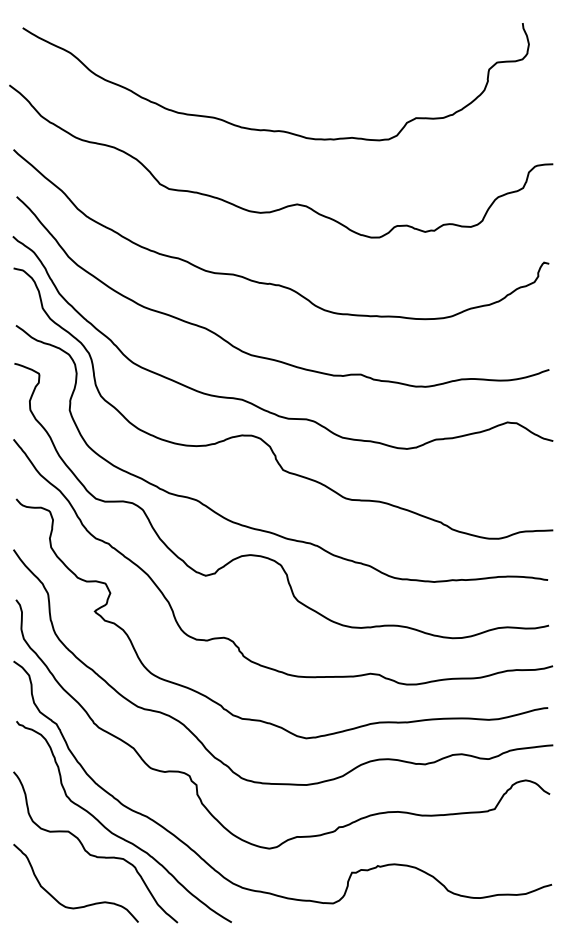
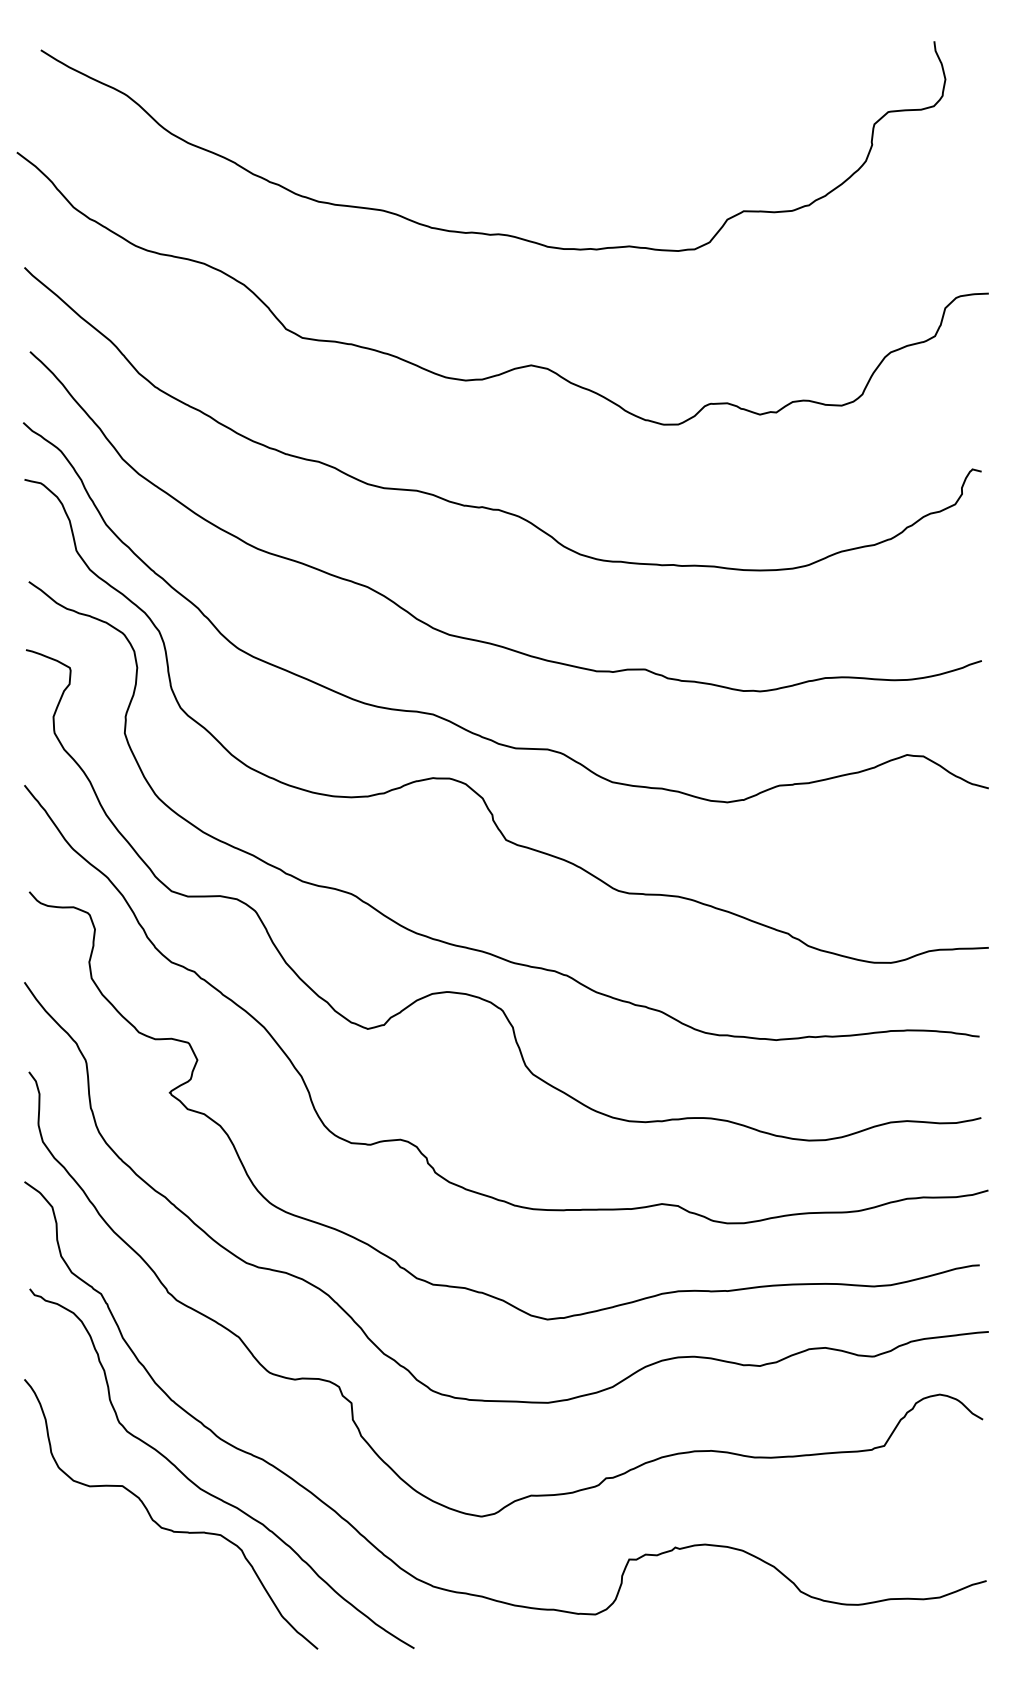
curve: (78, 906) -> (140, 1619), removed

